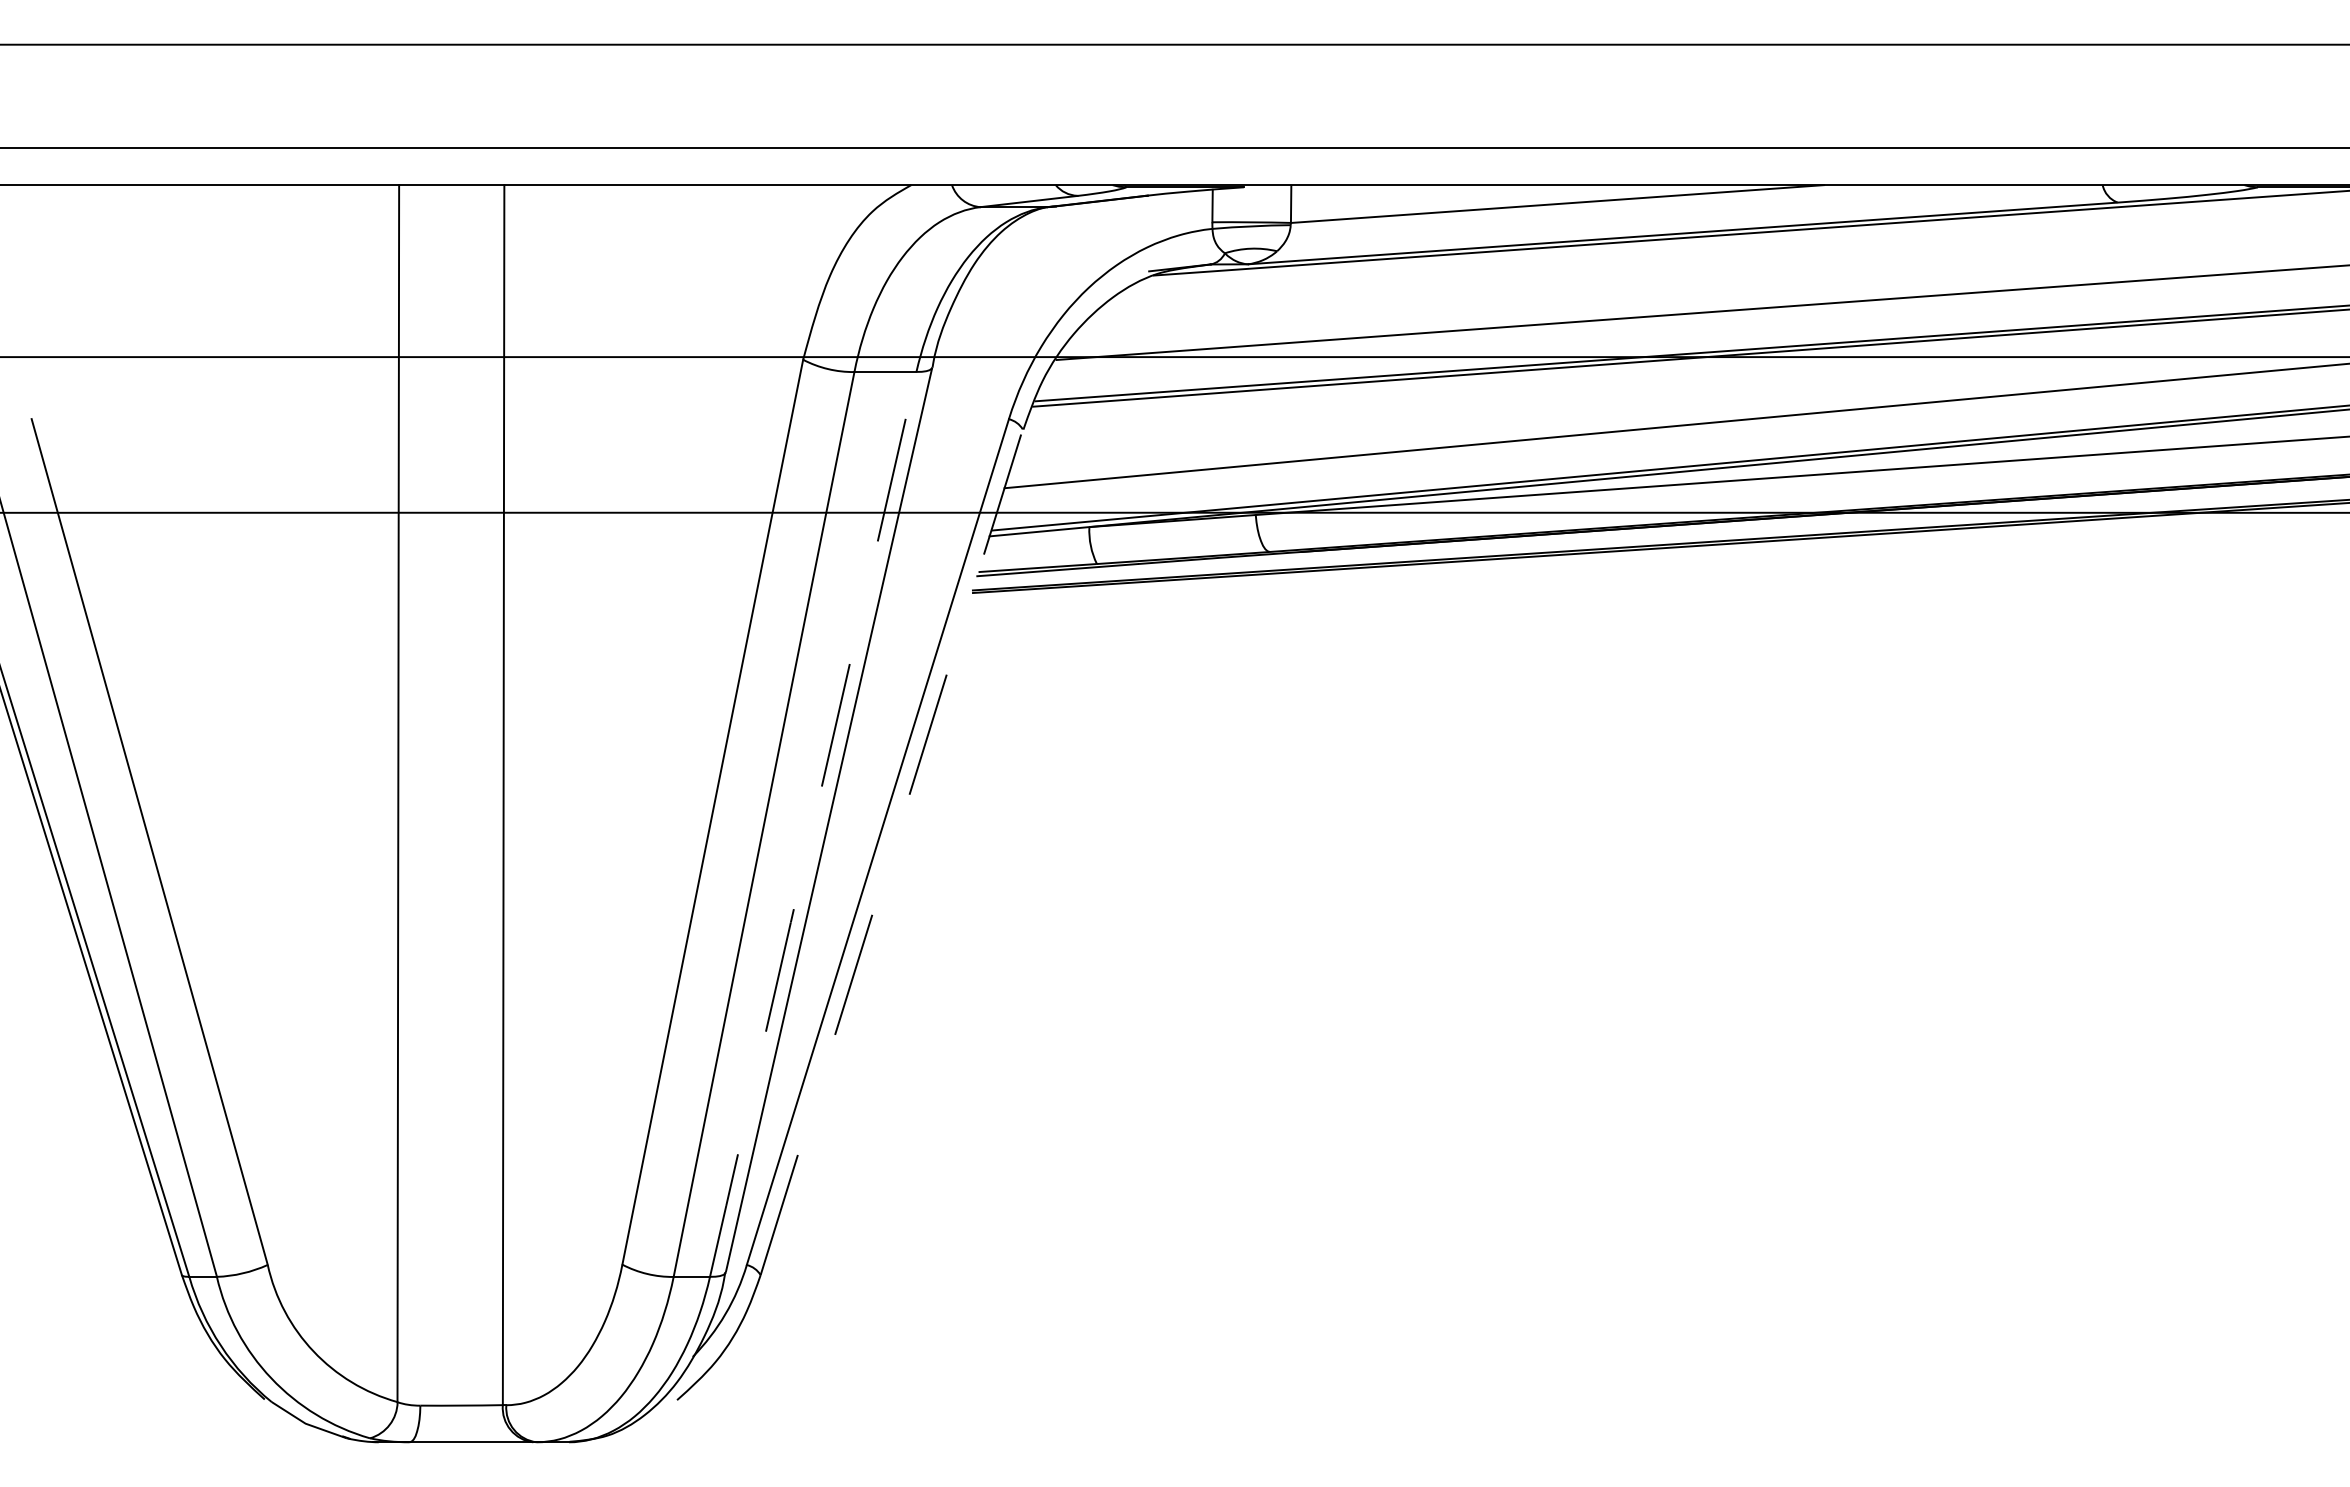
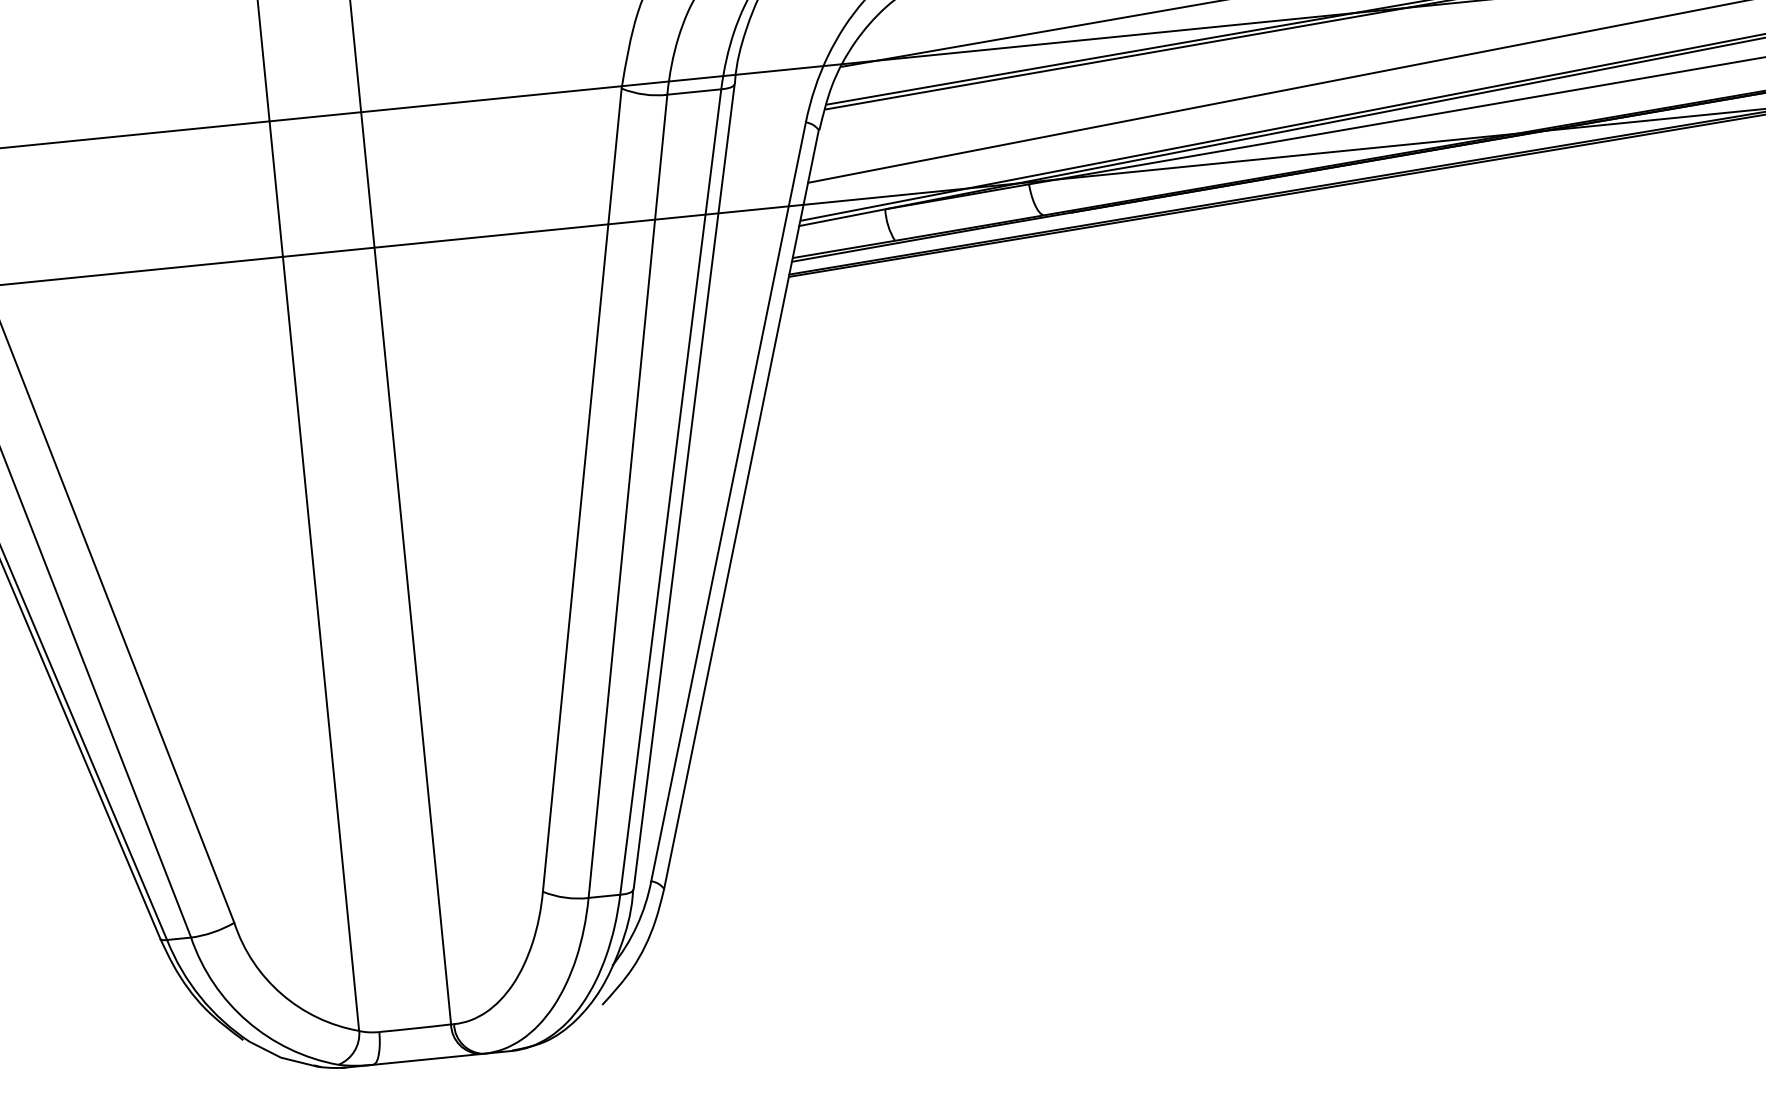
line: (813, 825) -> (671, 492), dashed -> solid
line: (891, 852) -> (741, 509), dashed -> solid

